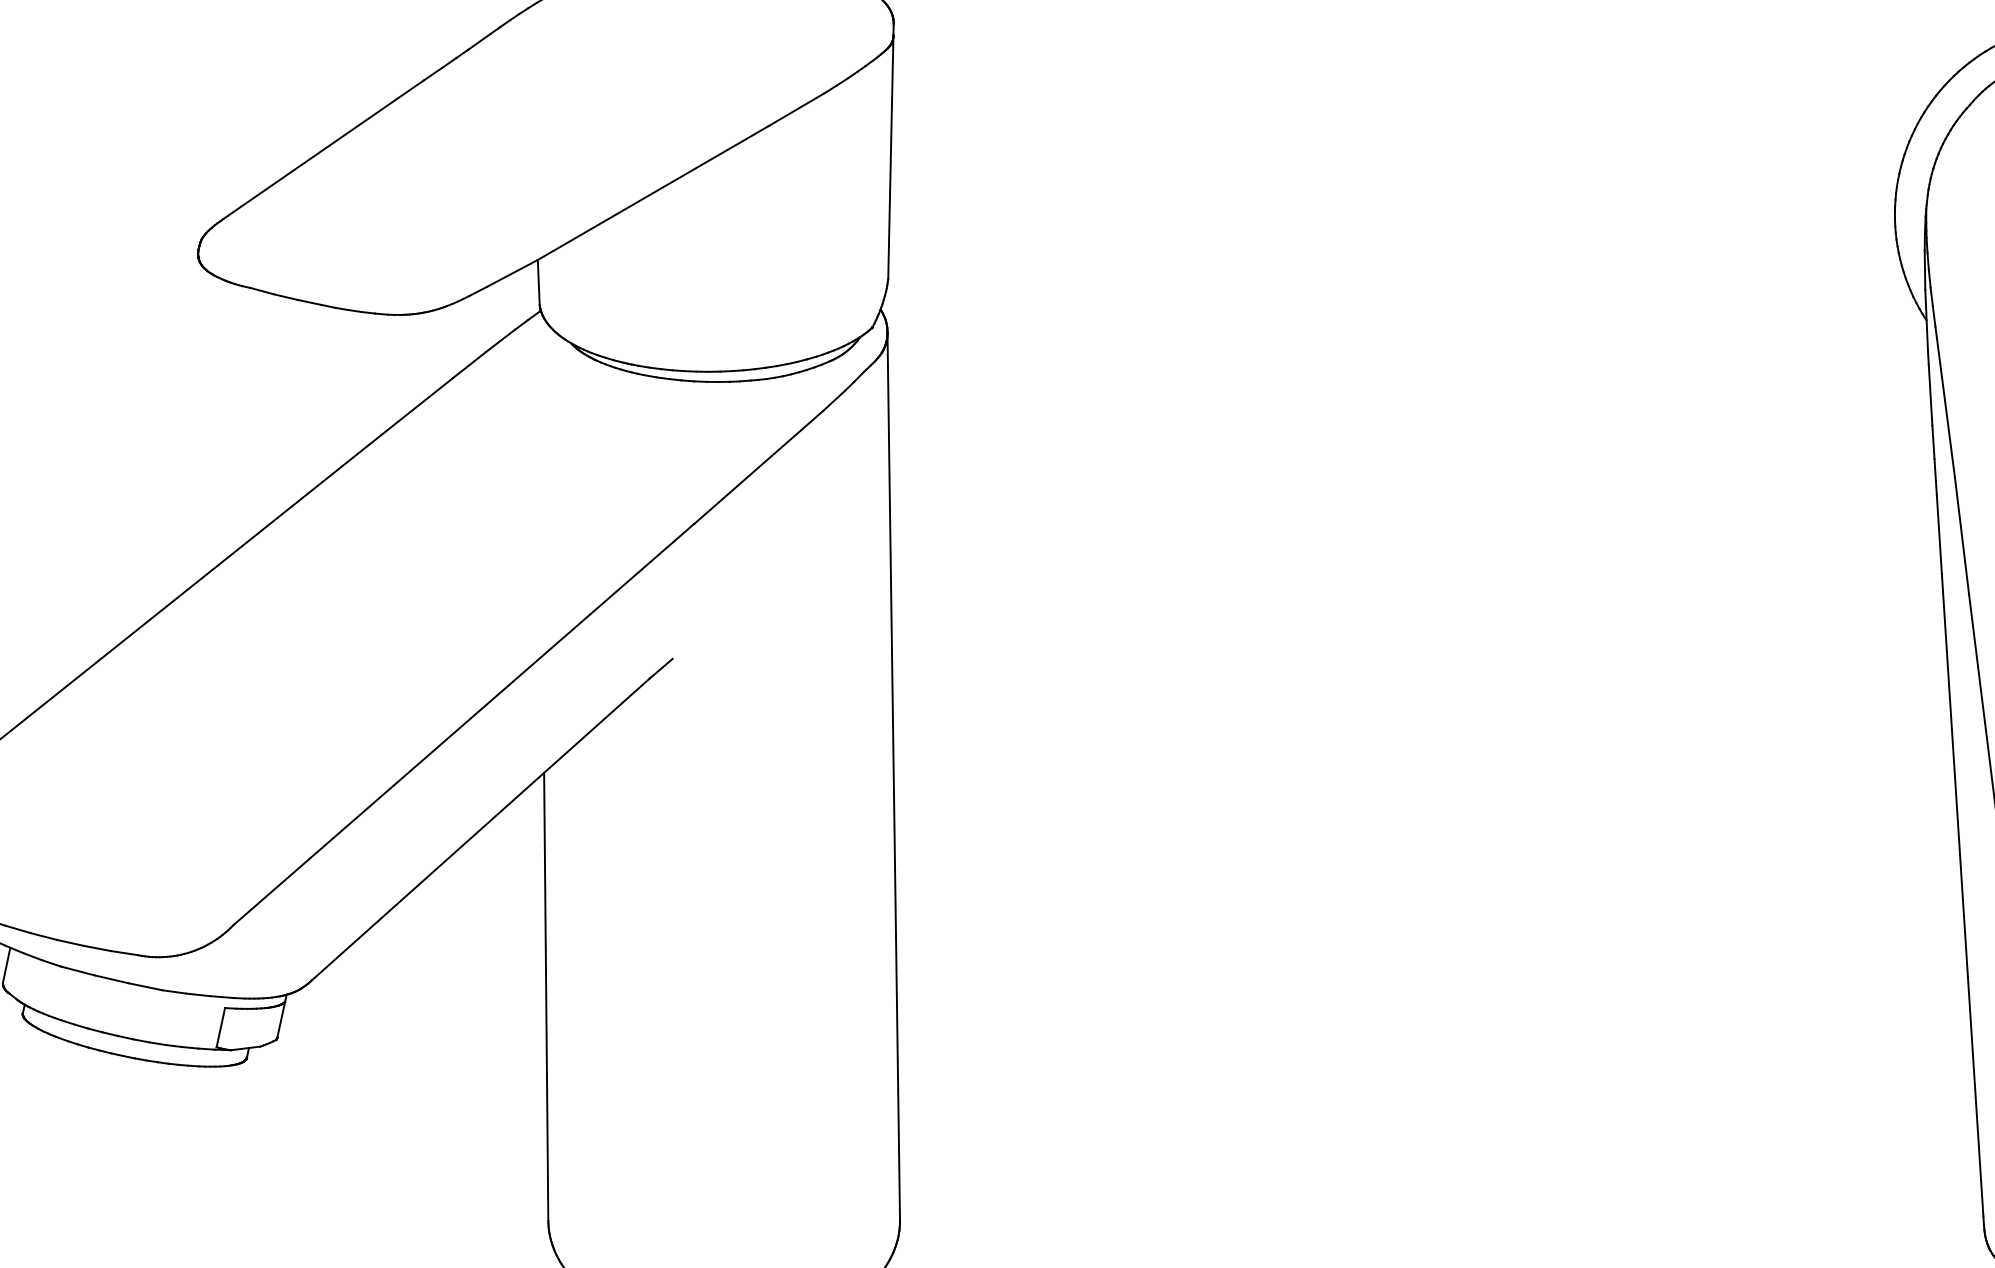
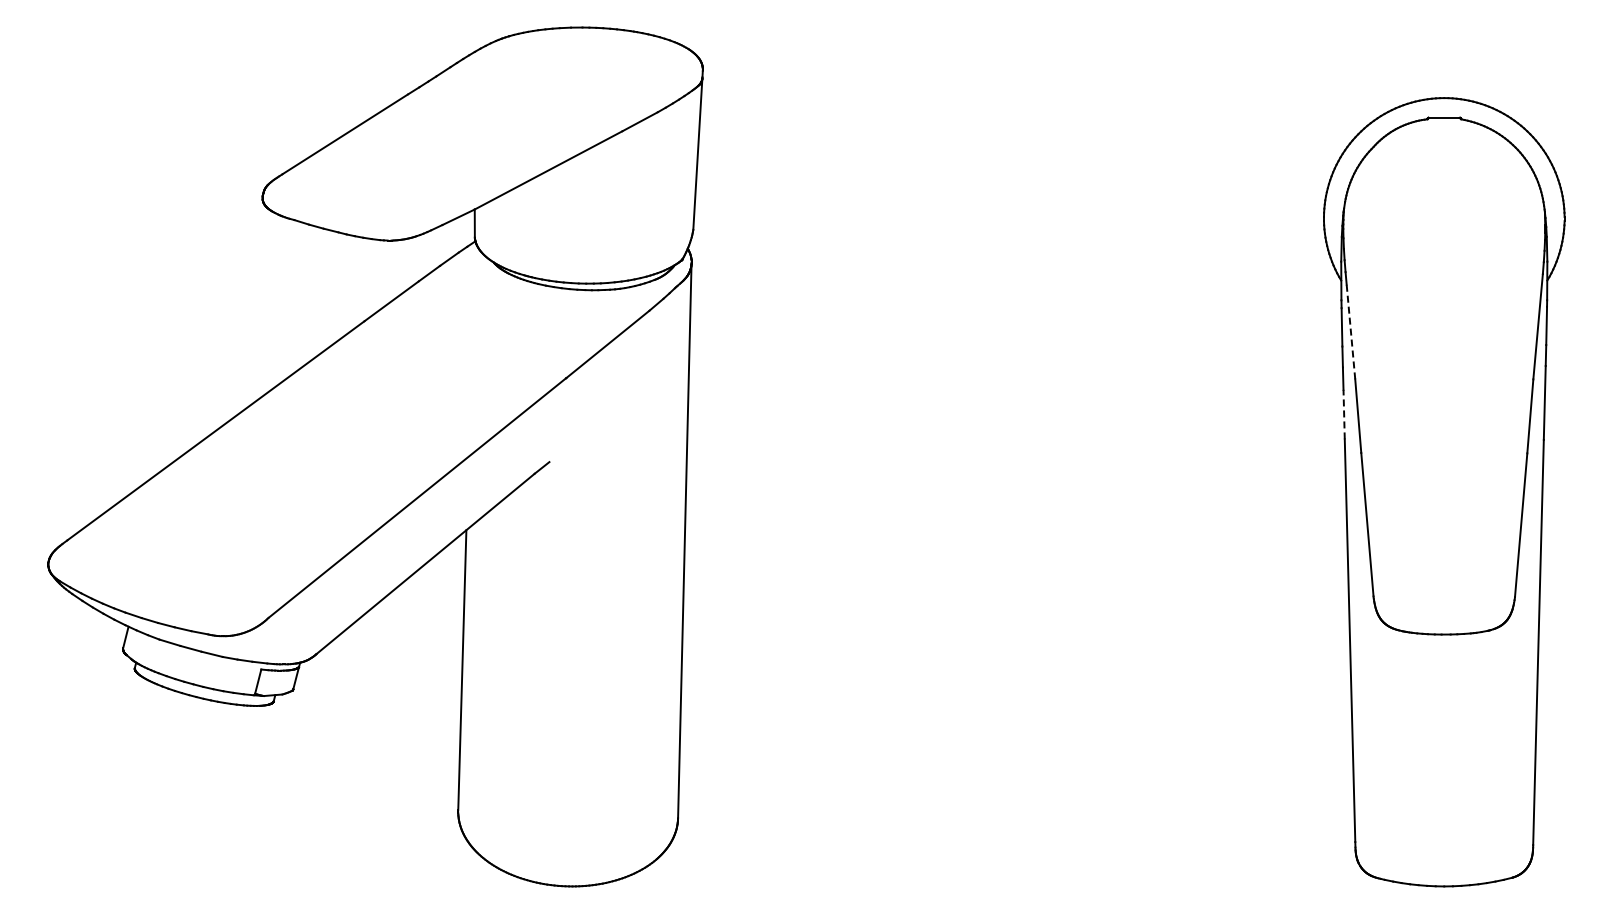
line: (1944, 402) -> (1350, 332), solid -> dashed
line: (1939, 534) -> (1344, 414), solid -> dashed

